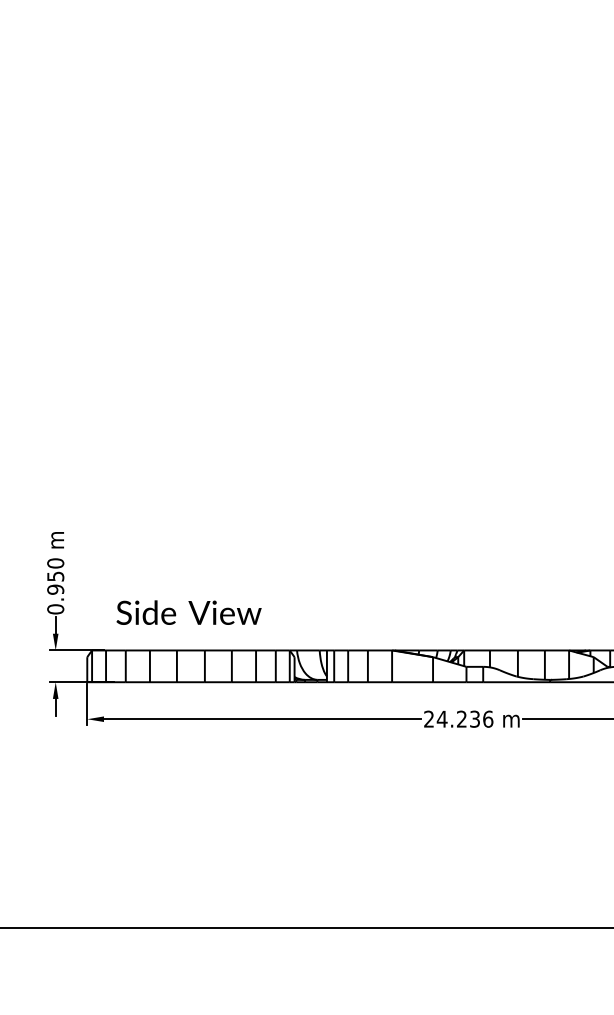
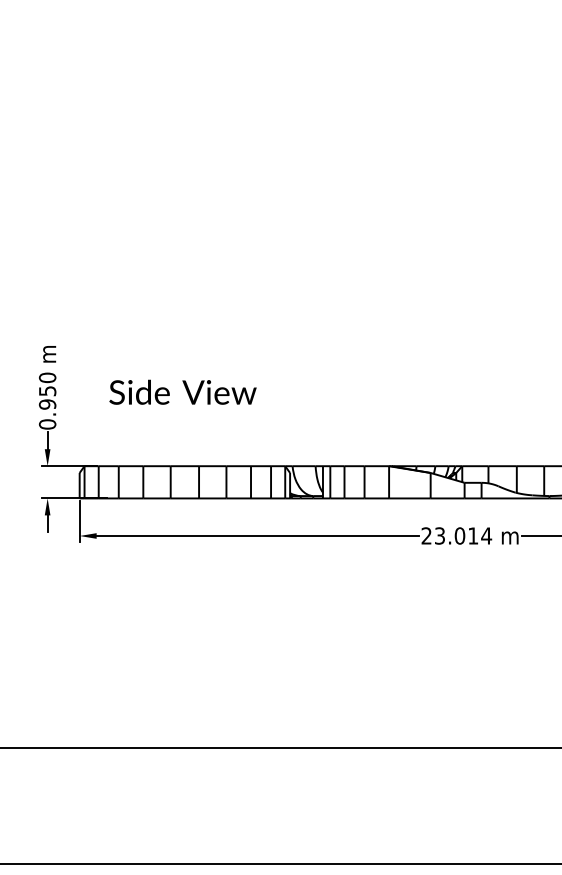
text: (188, 612) -> (182, 392), moved
text: (464, 718) -> (462, 535), 24.236 -> 23.014

